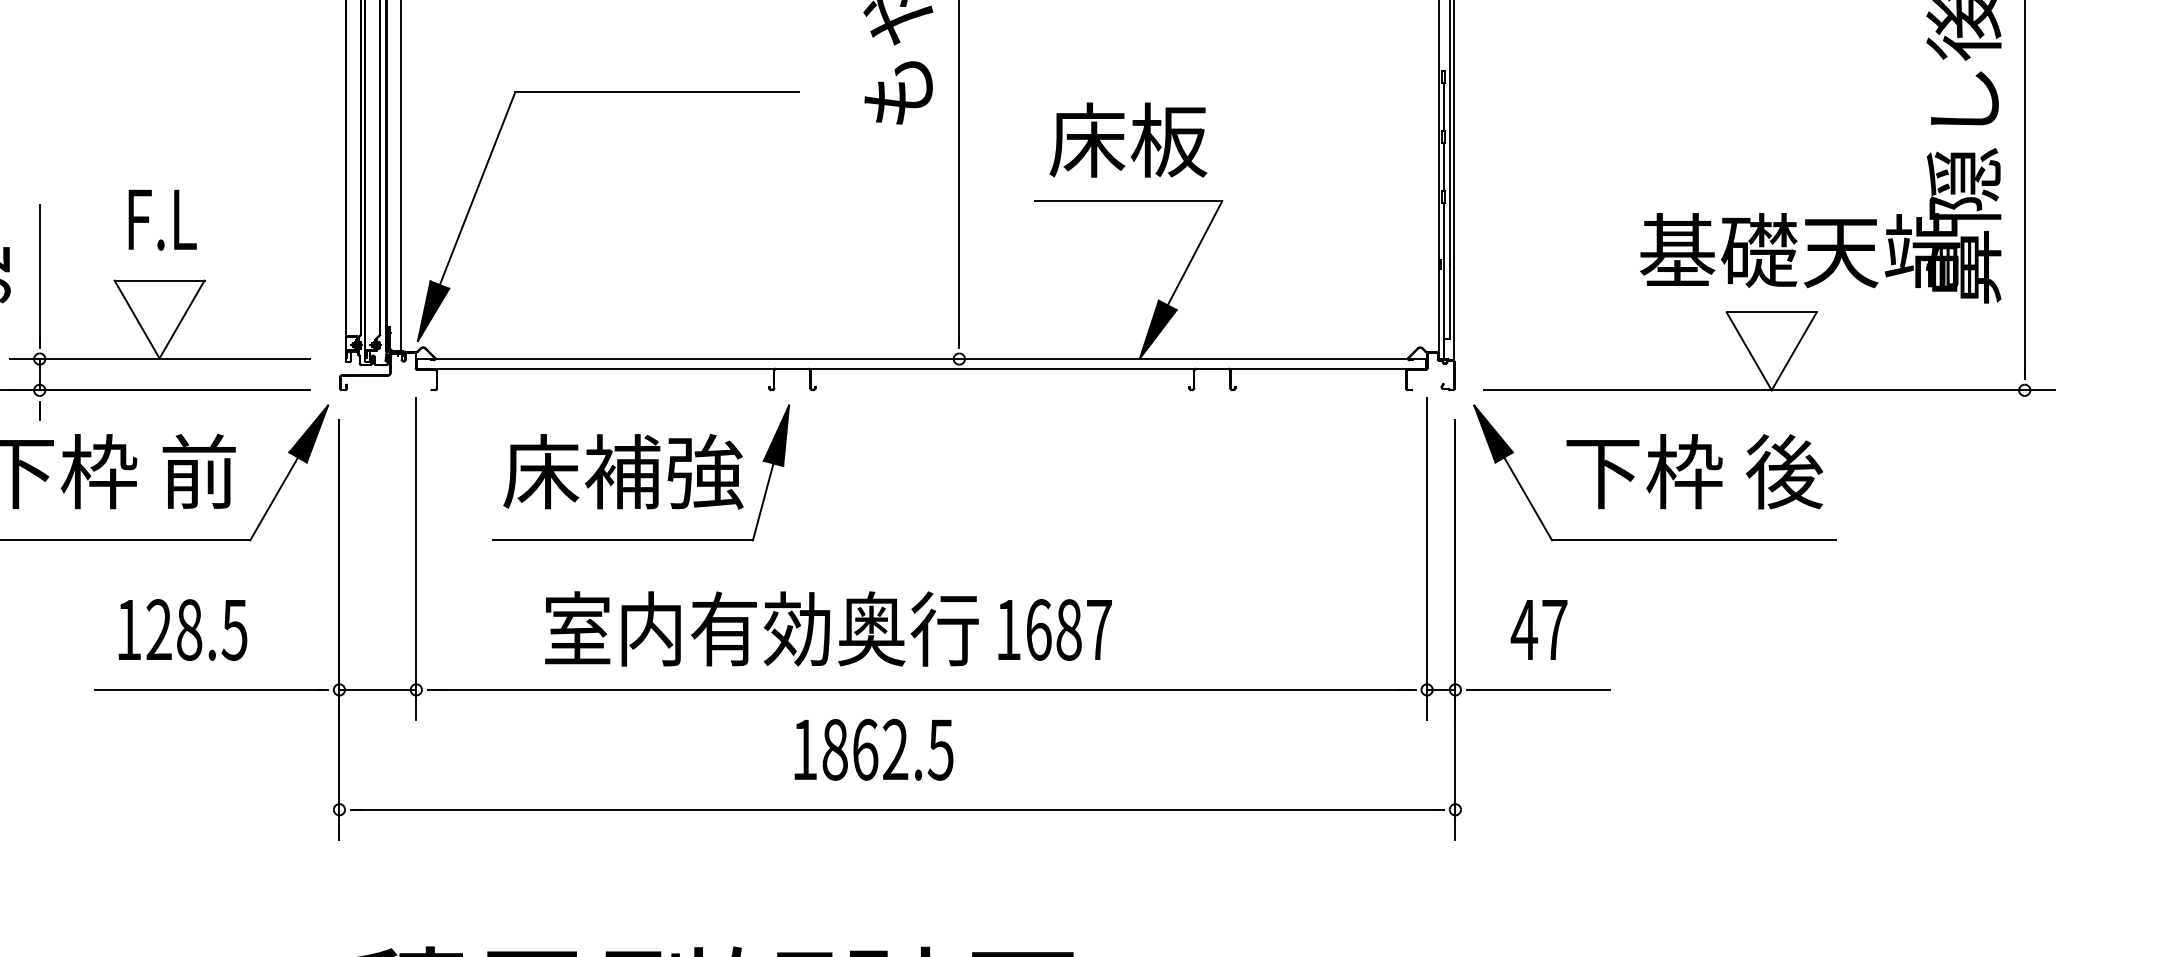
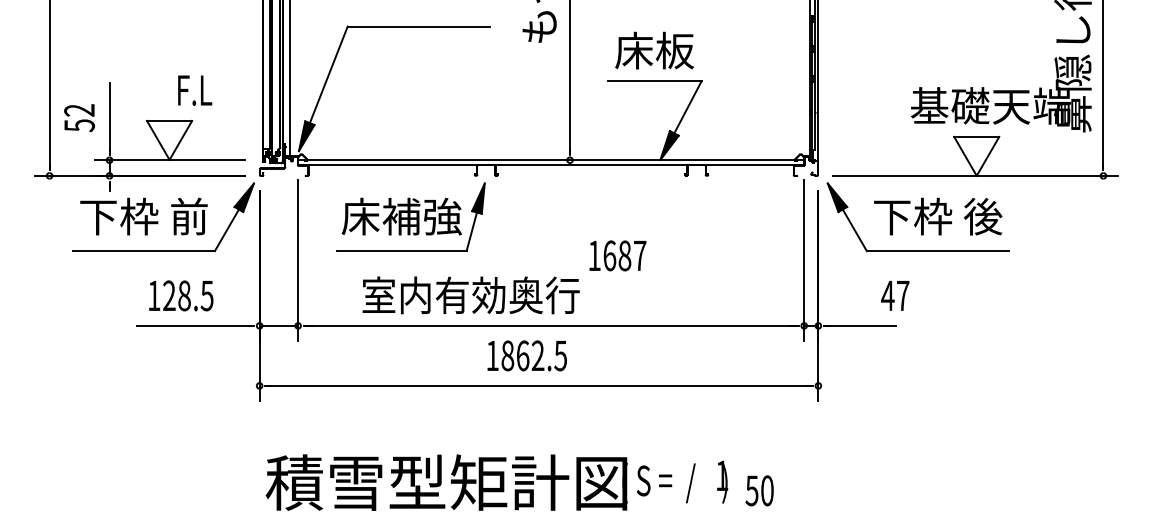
text: (163, 219) -> (195, 90), moved
text: (1054, 629) -> (617, 255), moved
text: (1539, 629) -> (895, 295), moved

